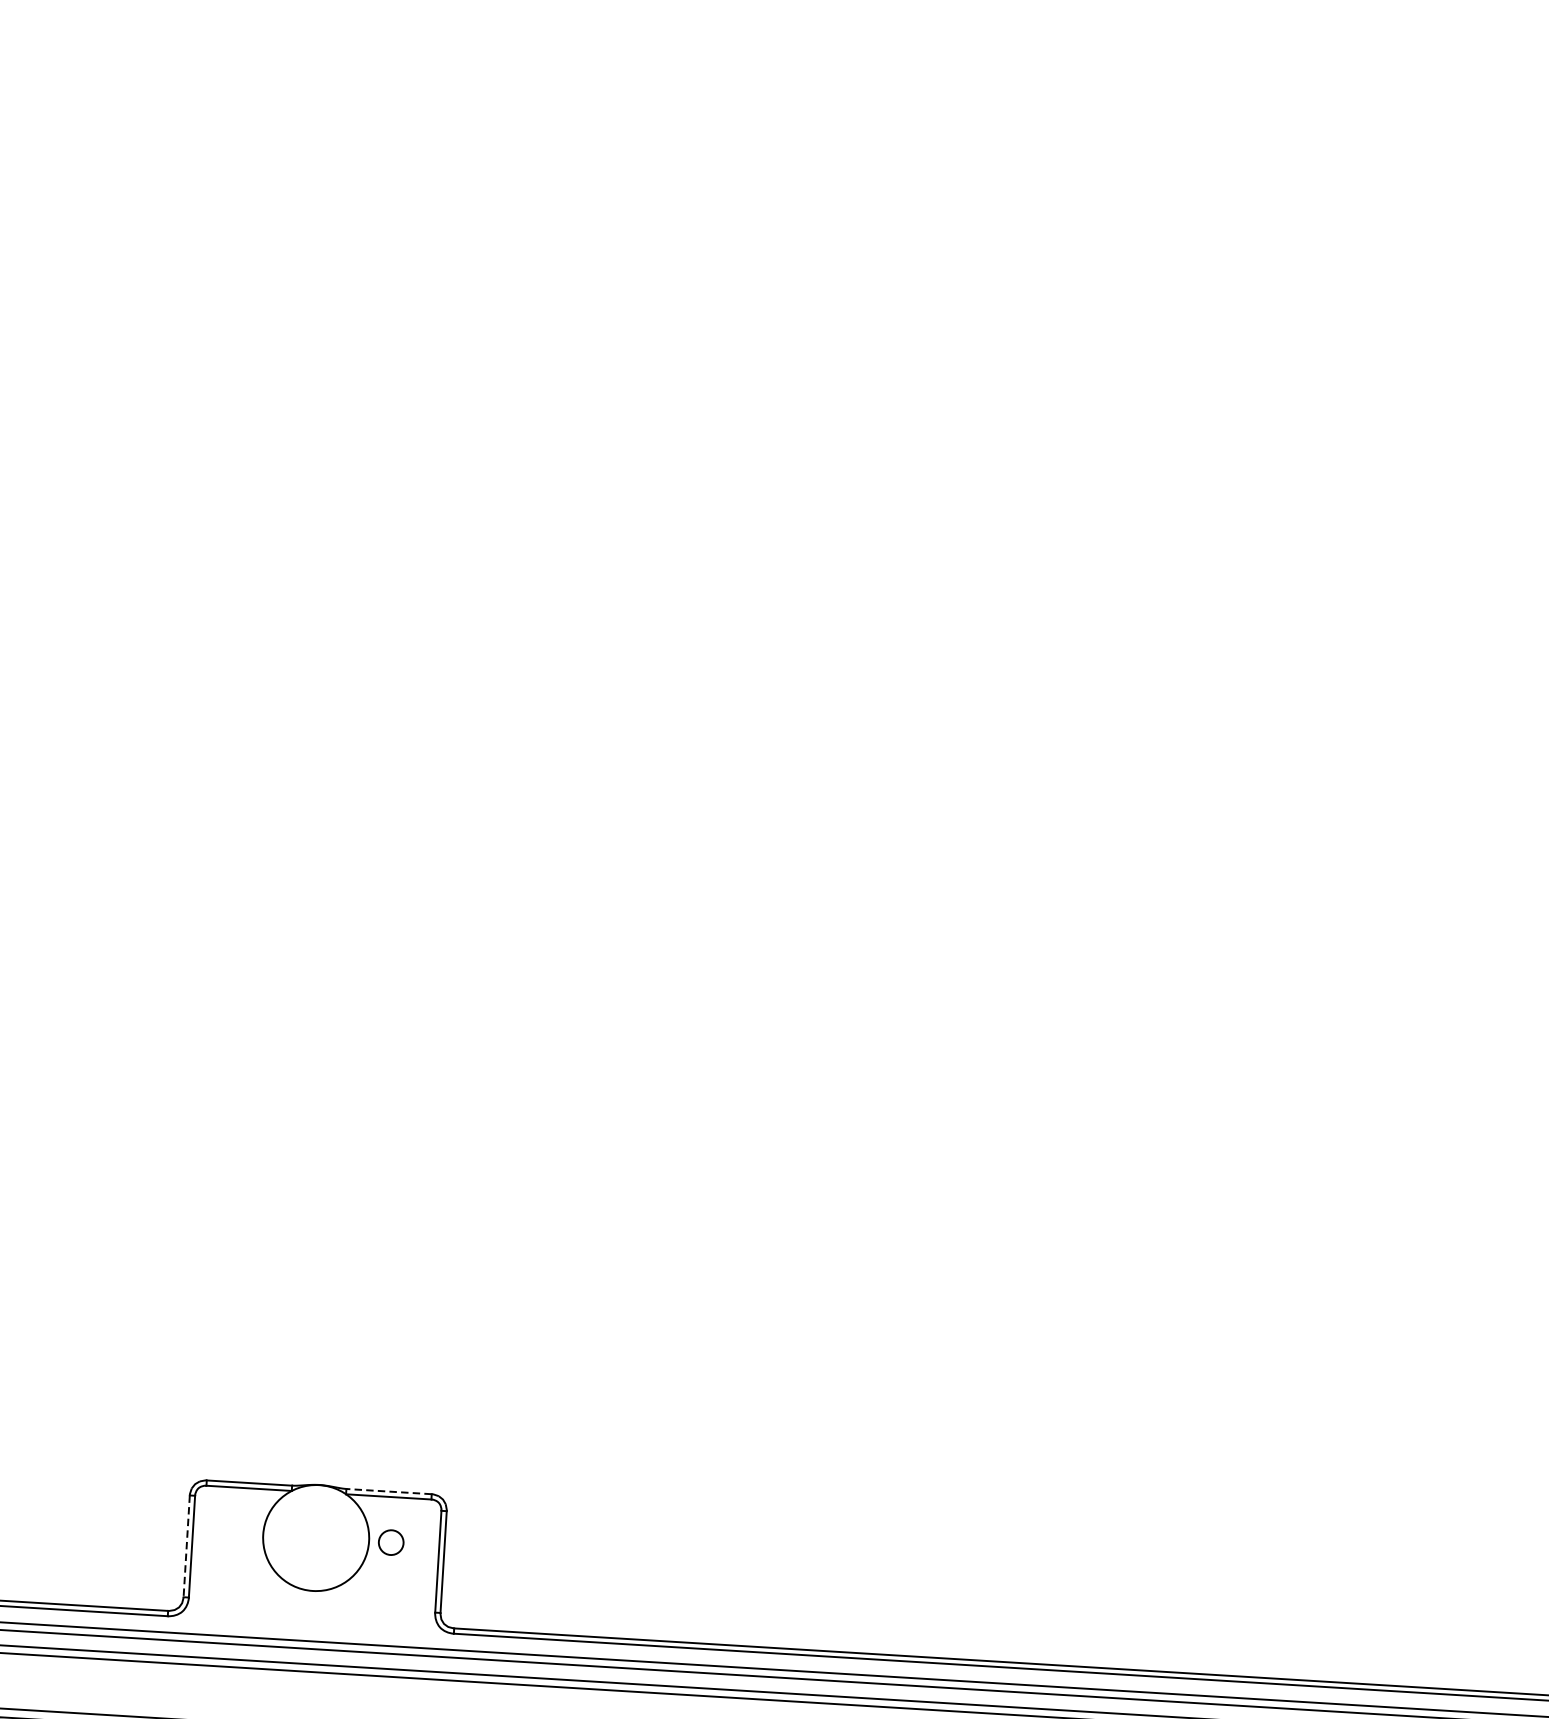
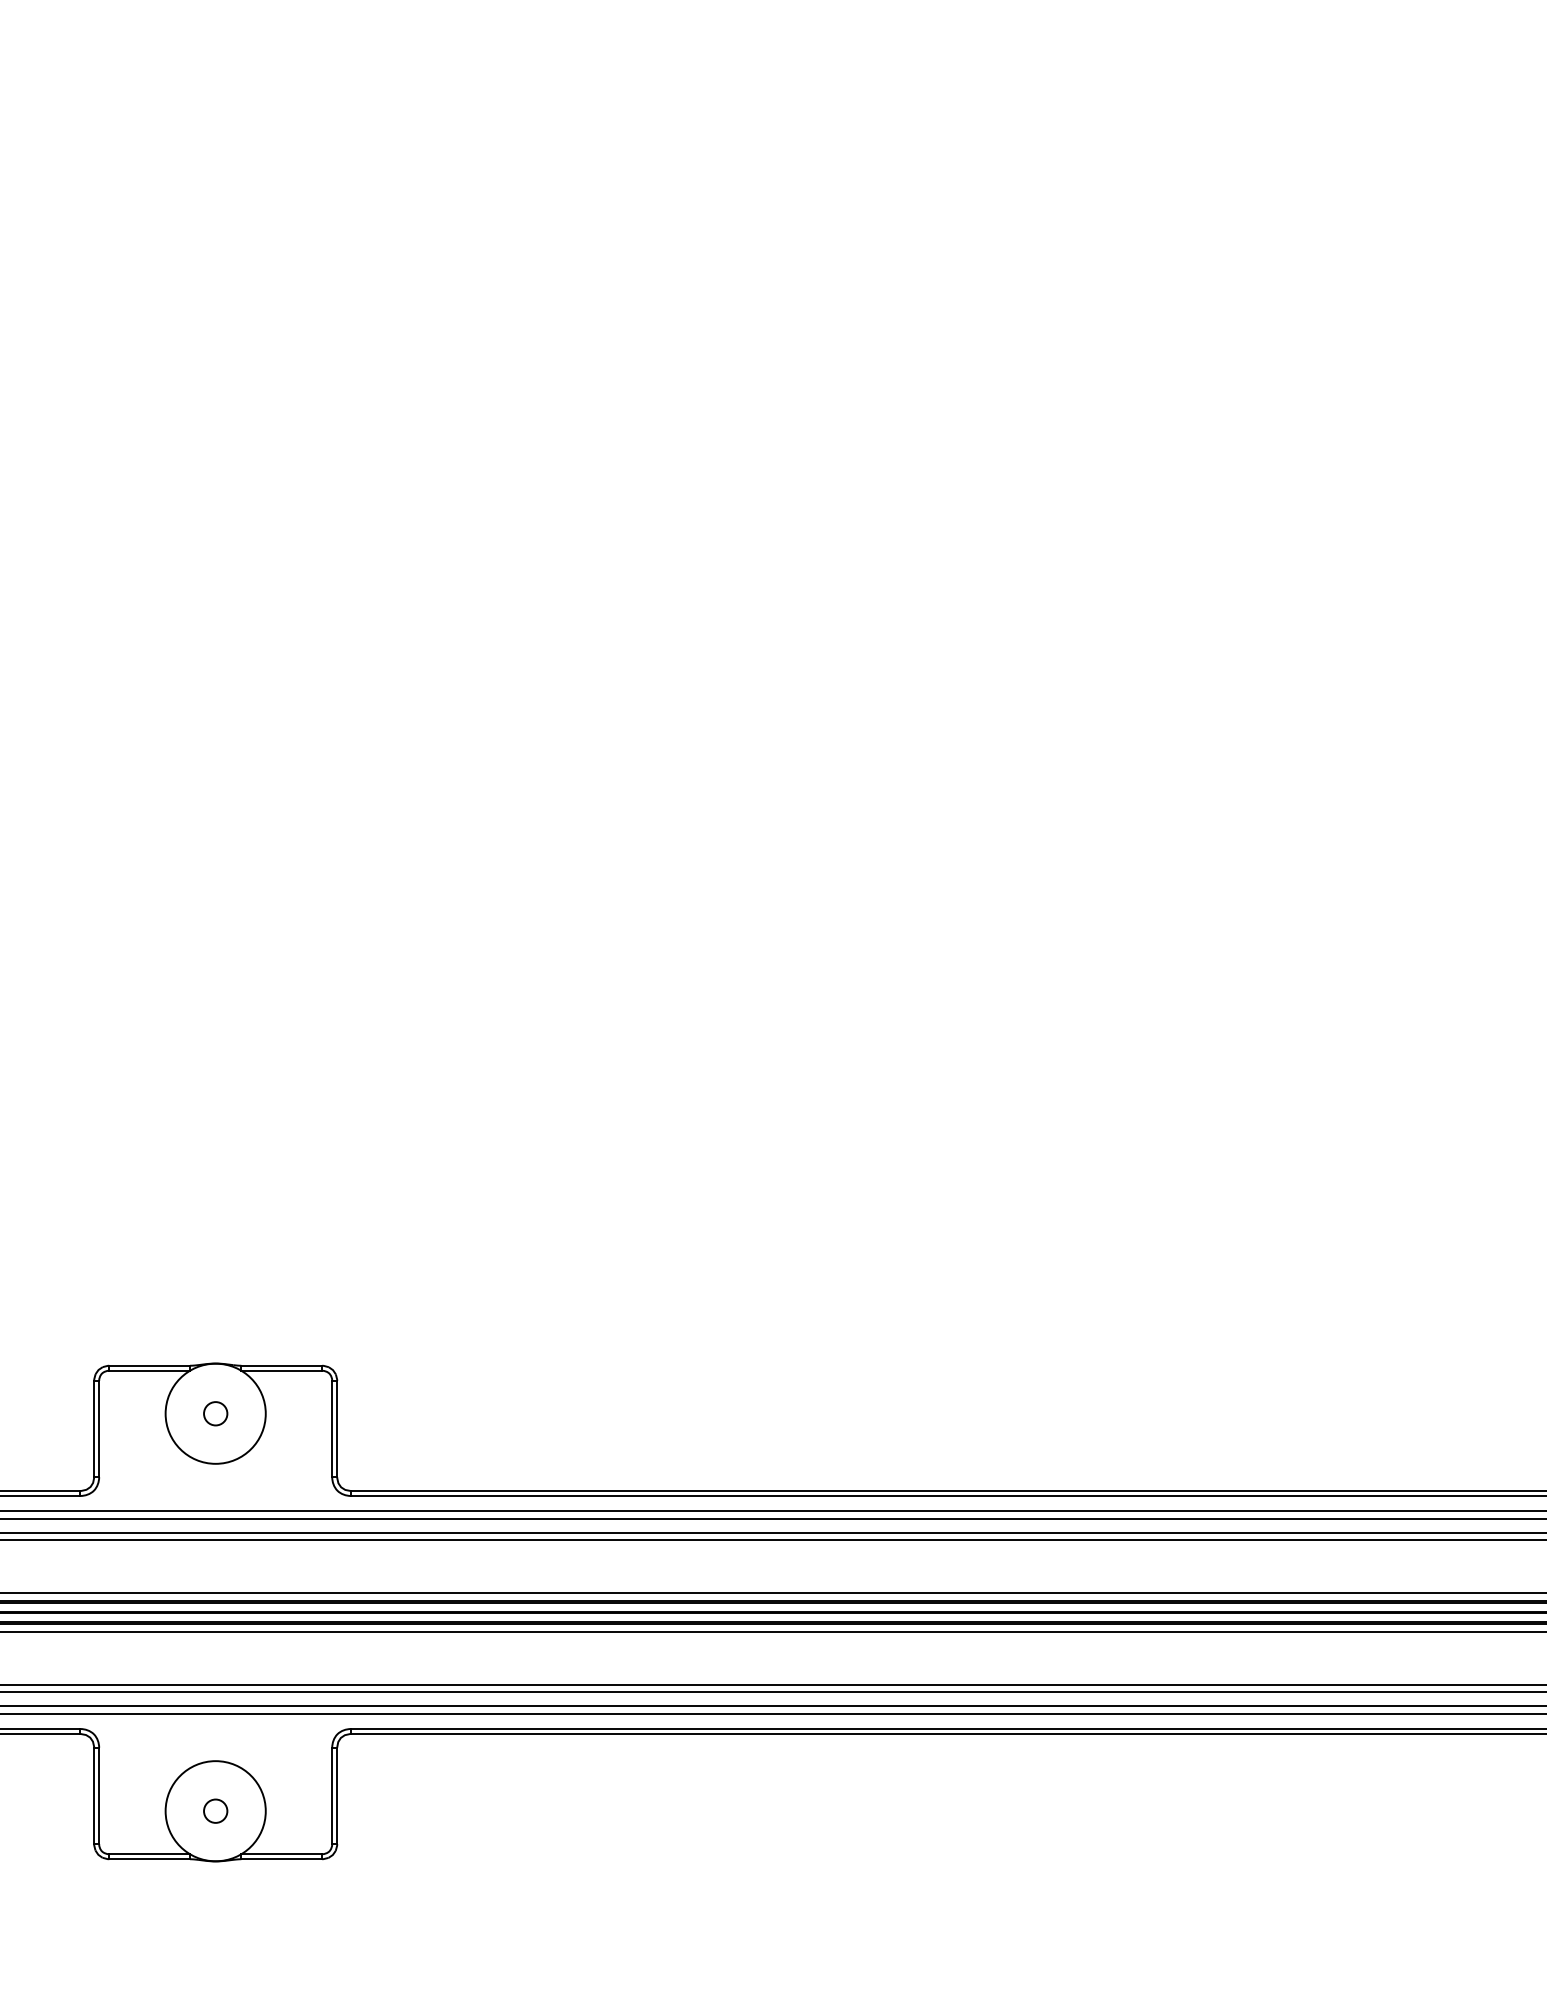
line: (388, 1491) -> (281, 1365), dashed -> solid
circle: (391, 1542) -> (215, 1413), moved
line: (187, 1546) -> (94, 1429), dashed -> solid

